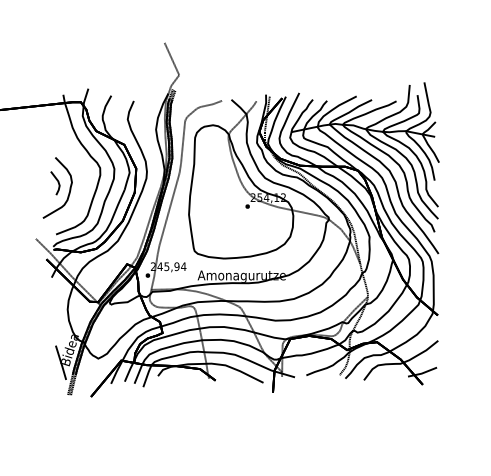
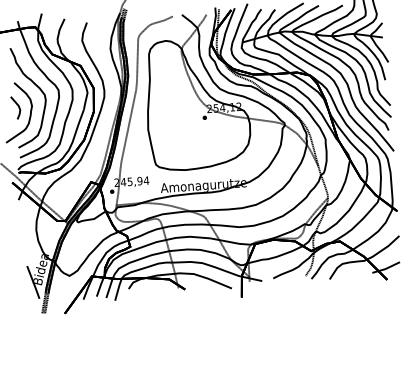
curve: (78, 163) -> (37, 87), added

